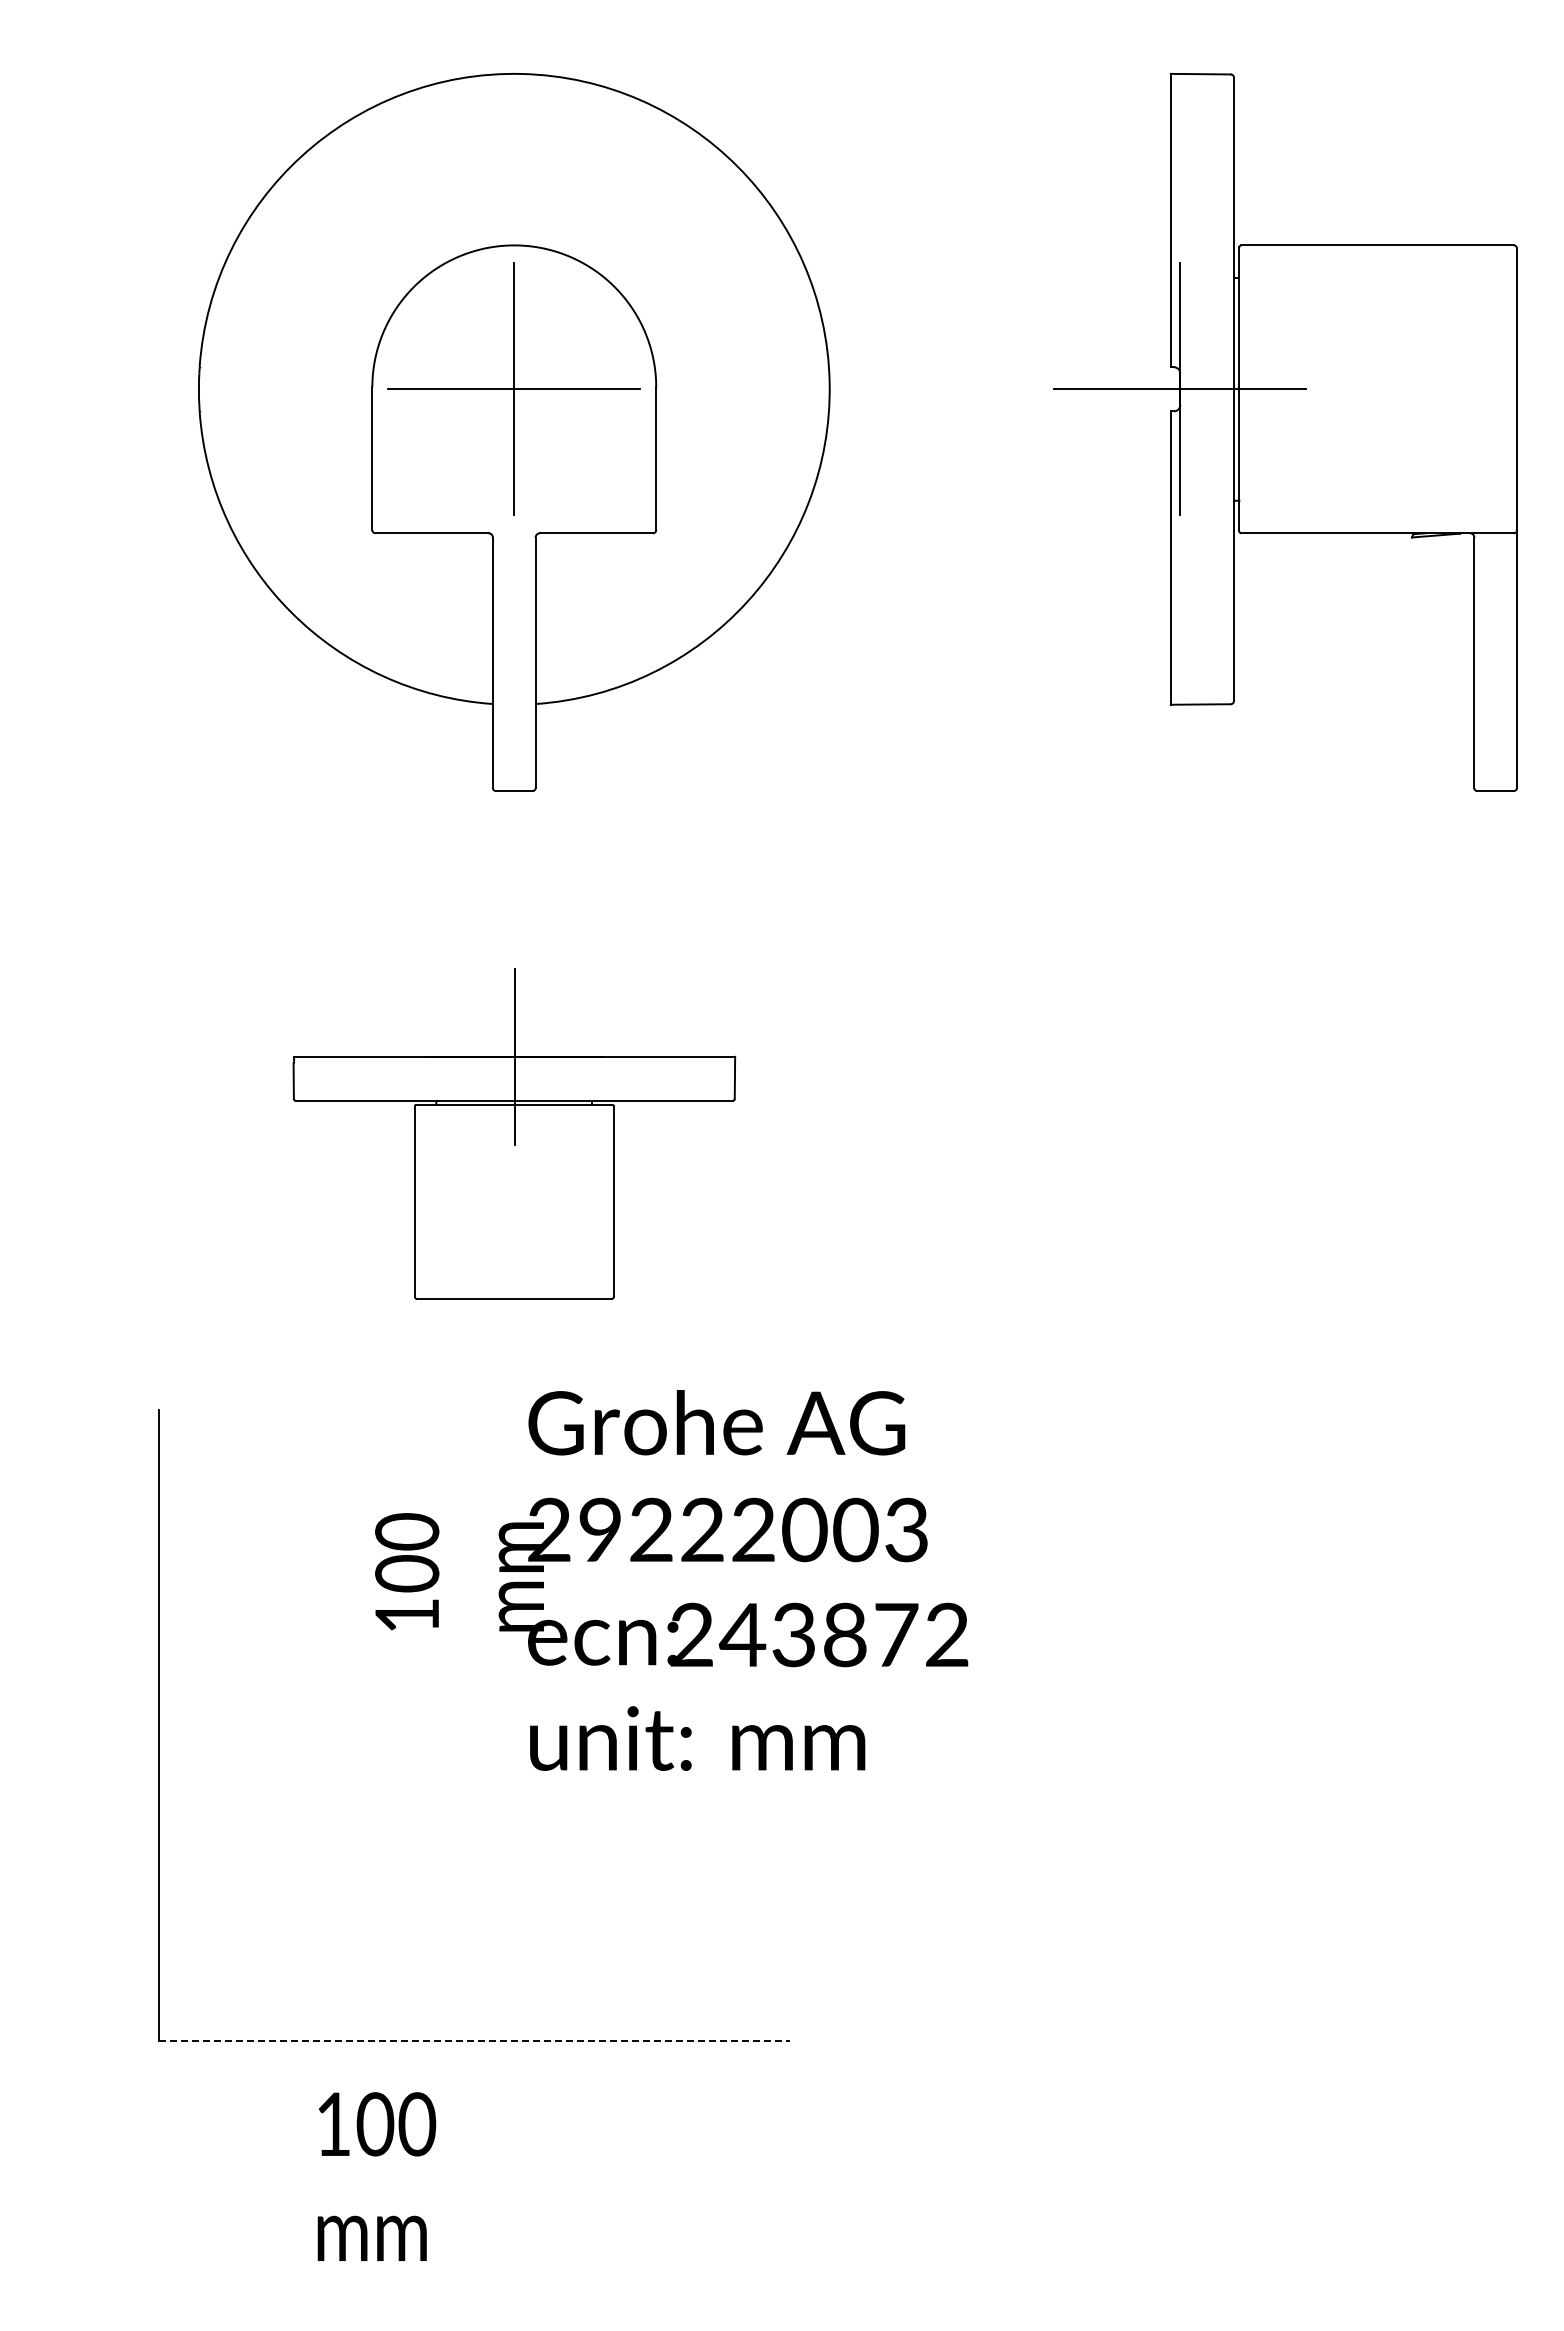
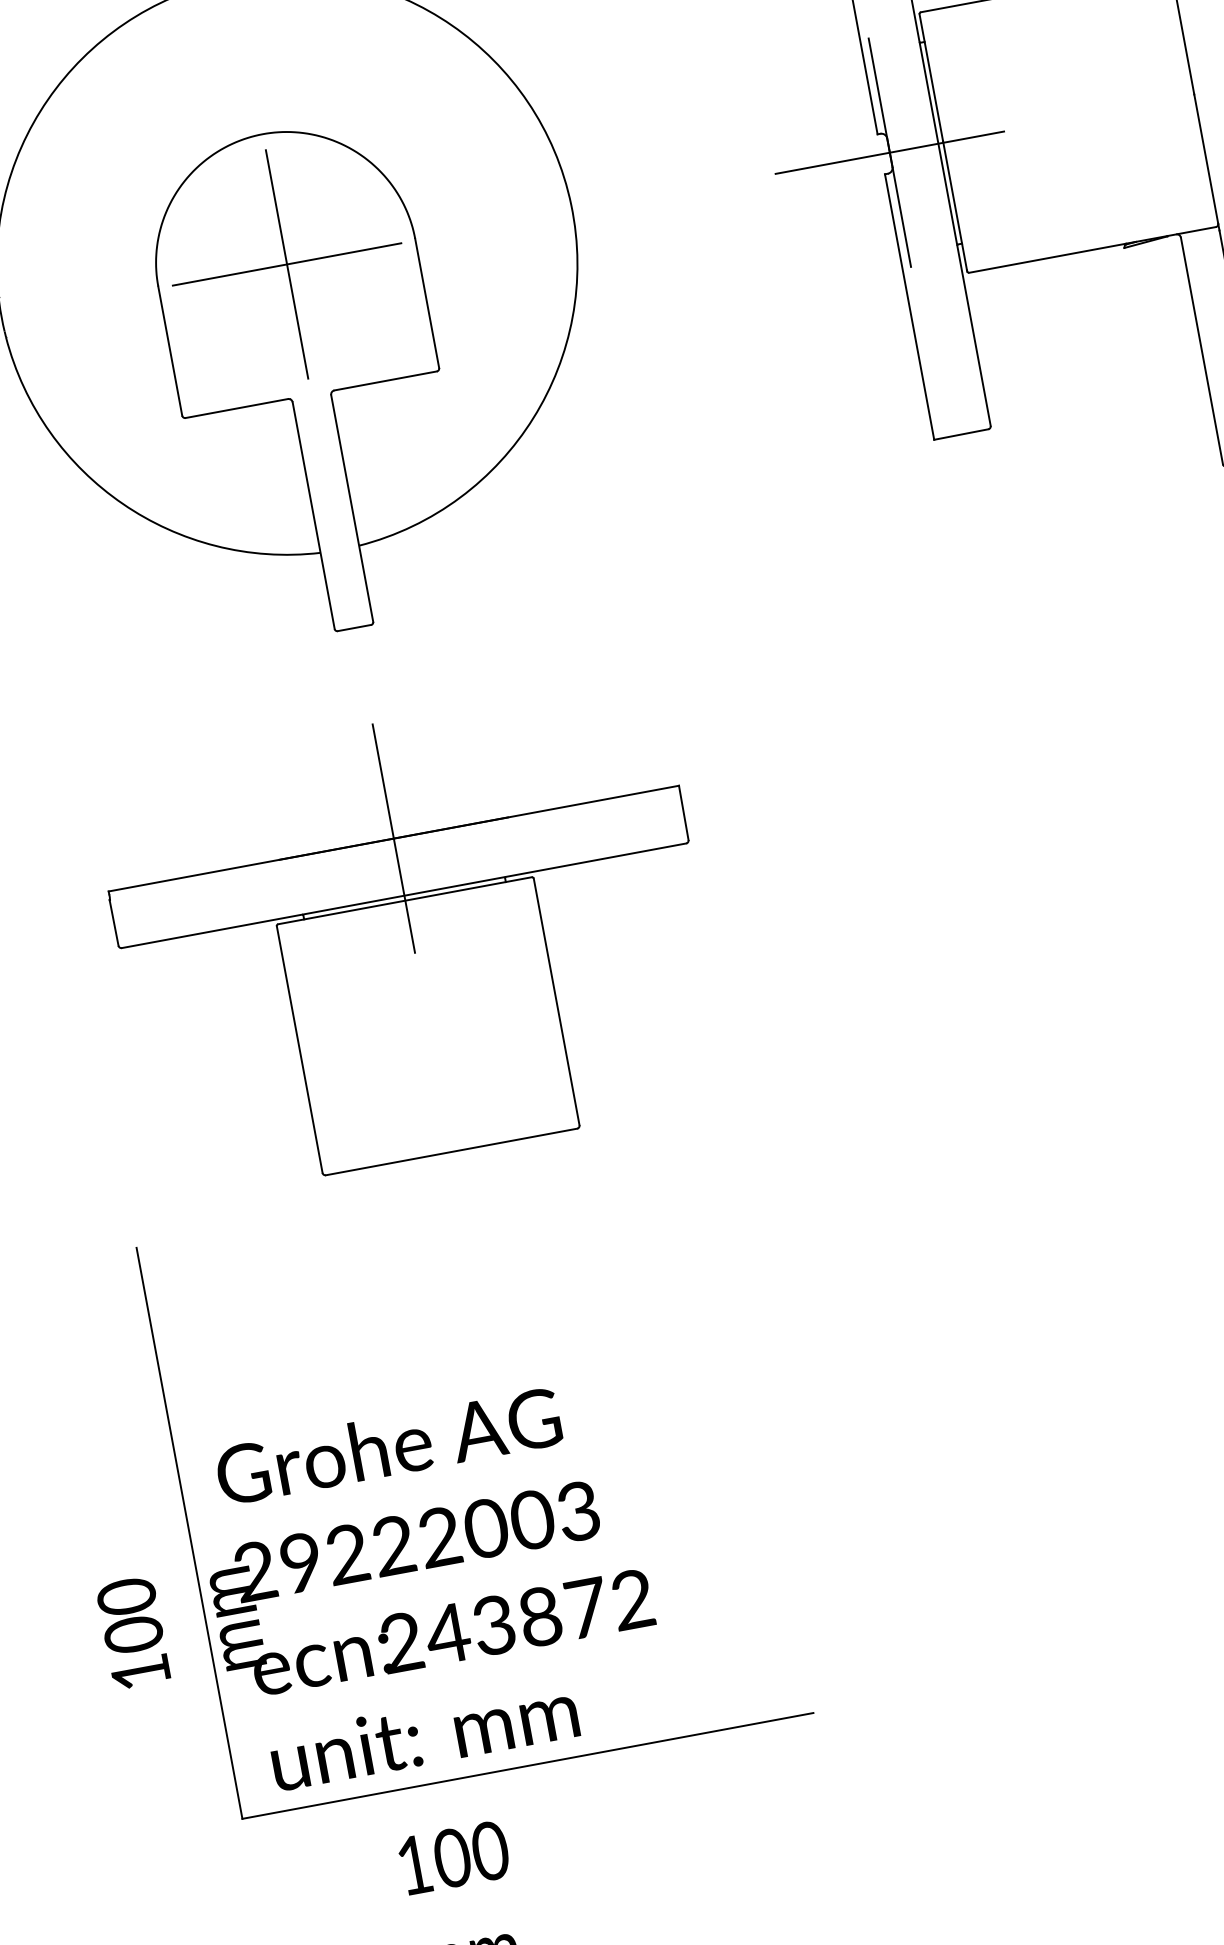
part: (514, 1133) -> (412, 937), size x1.43
text: (671, 1580) -> (374, 1596), moved
line: (474, 2040) -> (528, 1765), dashed -> solid

